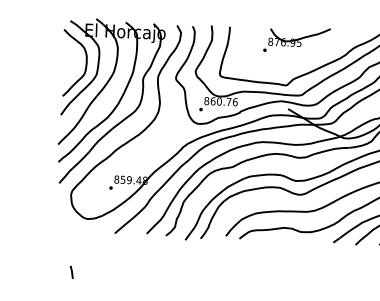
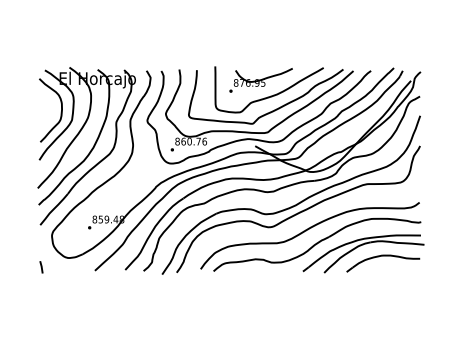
curve: (306, 56) -> (270, 95), added
line: (71, 272) -> (41, 267), moved

